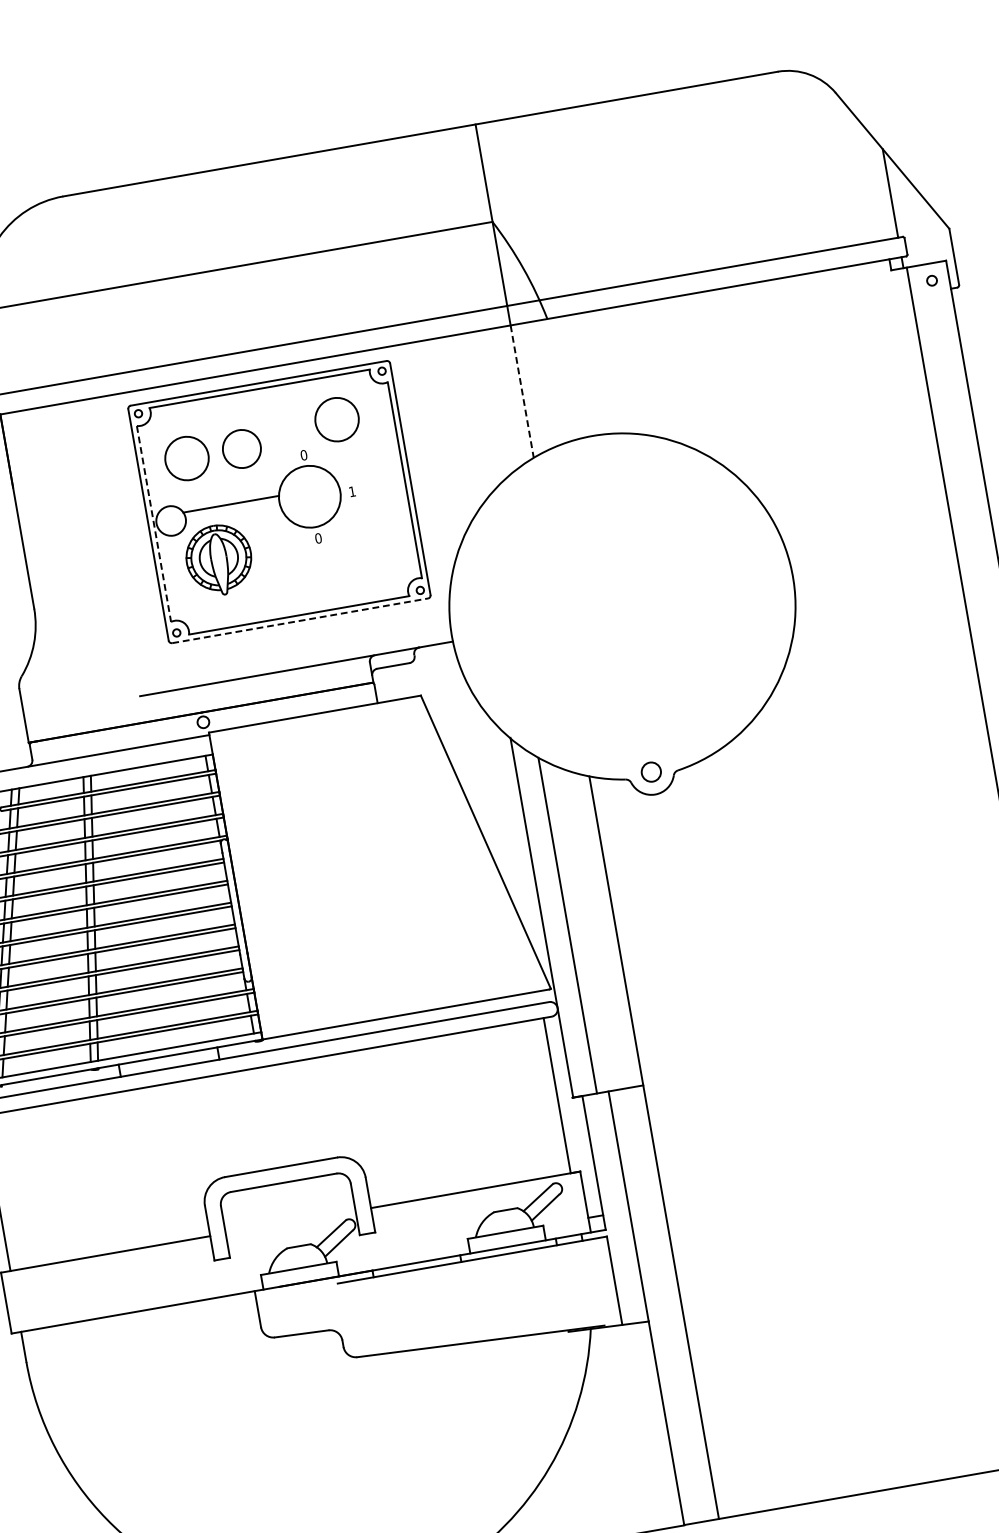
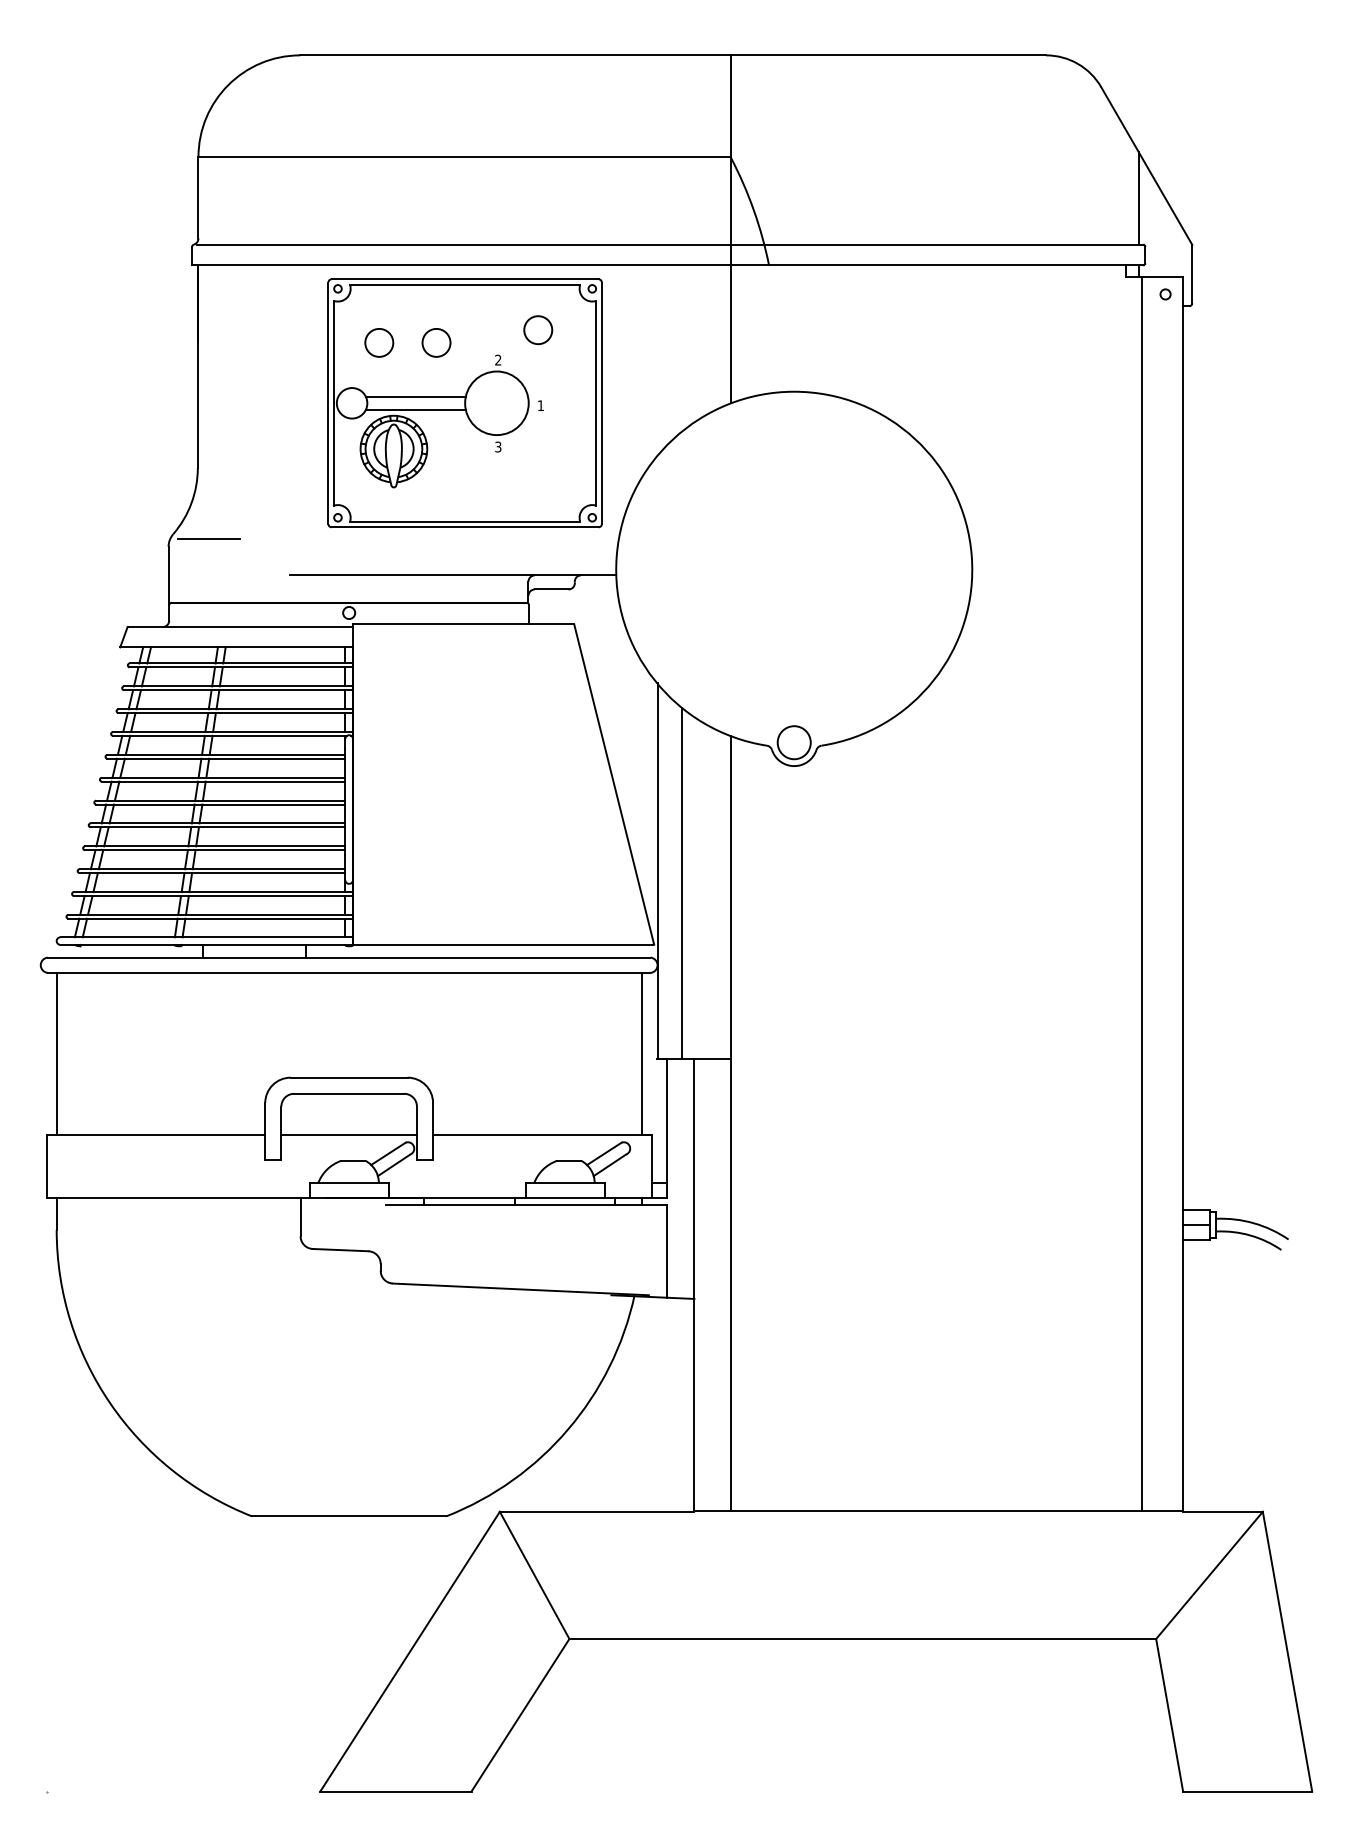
line: (522, 391) -> (730, 334), dashed -> solid
circle: (337, 420) -> (538, 330), size x0.62
circle: (241, 448) -> (436, 342), size x0.71
text: (304, 454) -> (498, 359), 0 -> 2
circle: (187, 458) -> (379, 342), size x0.62
line: (232, 516) -> (415, 409), added
line: (154, 524) -> (334, 403), dashed -> solid
text: (318, 537) -> (498, 446), 0 -> 3
line: (300, 620) -> (465, 527), dashed -> solid
line: (57, 675) -> (209, 539), added
circle: (650, 772) -> (793, 742), size x1.67
line: (289, 1221) -> (348, 1134), added

